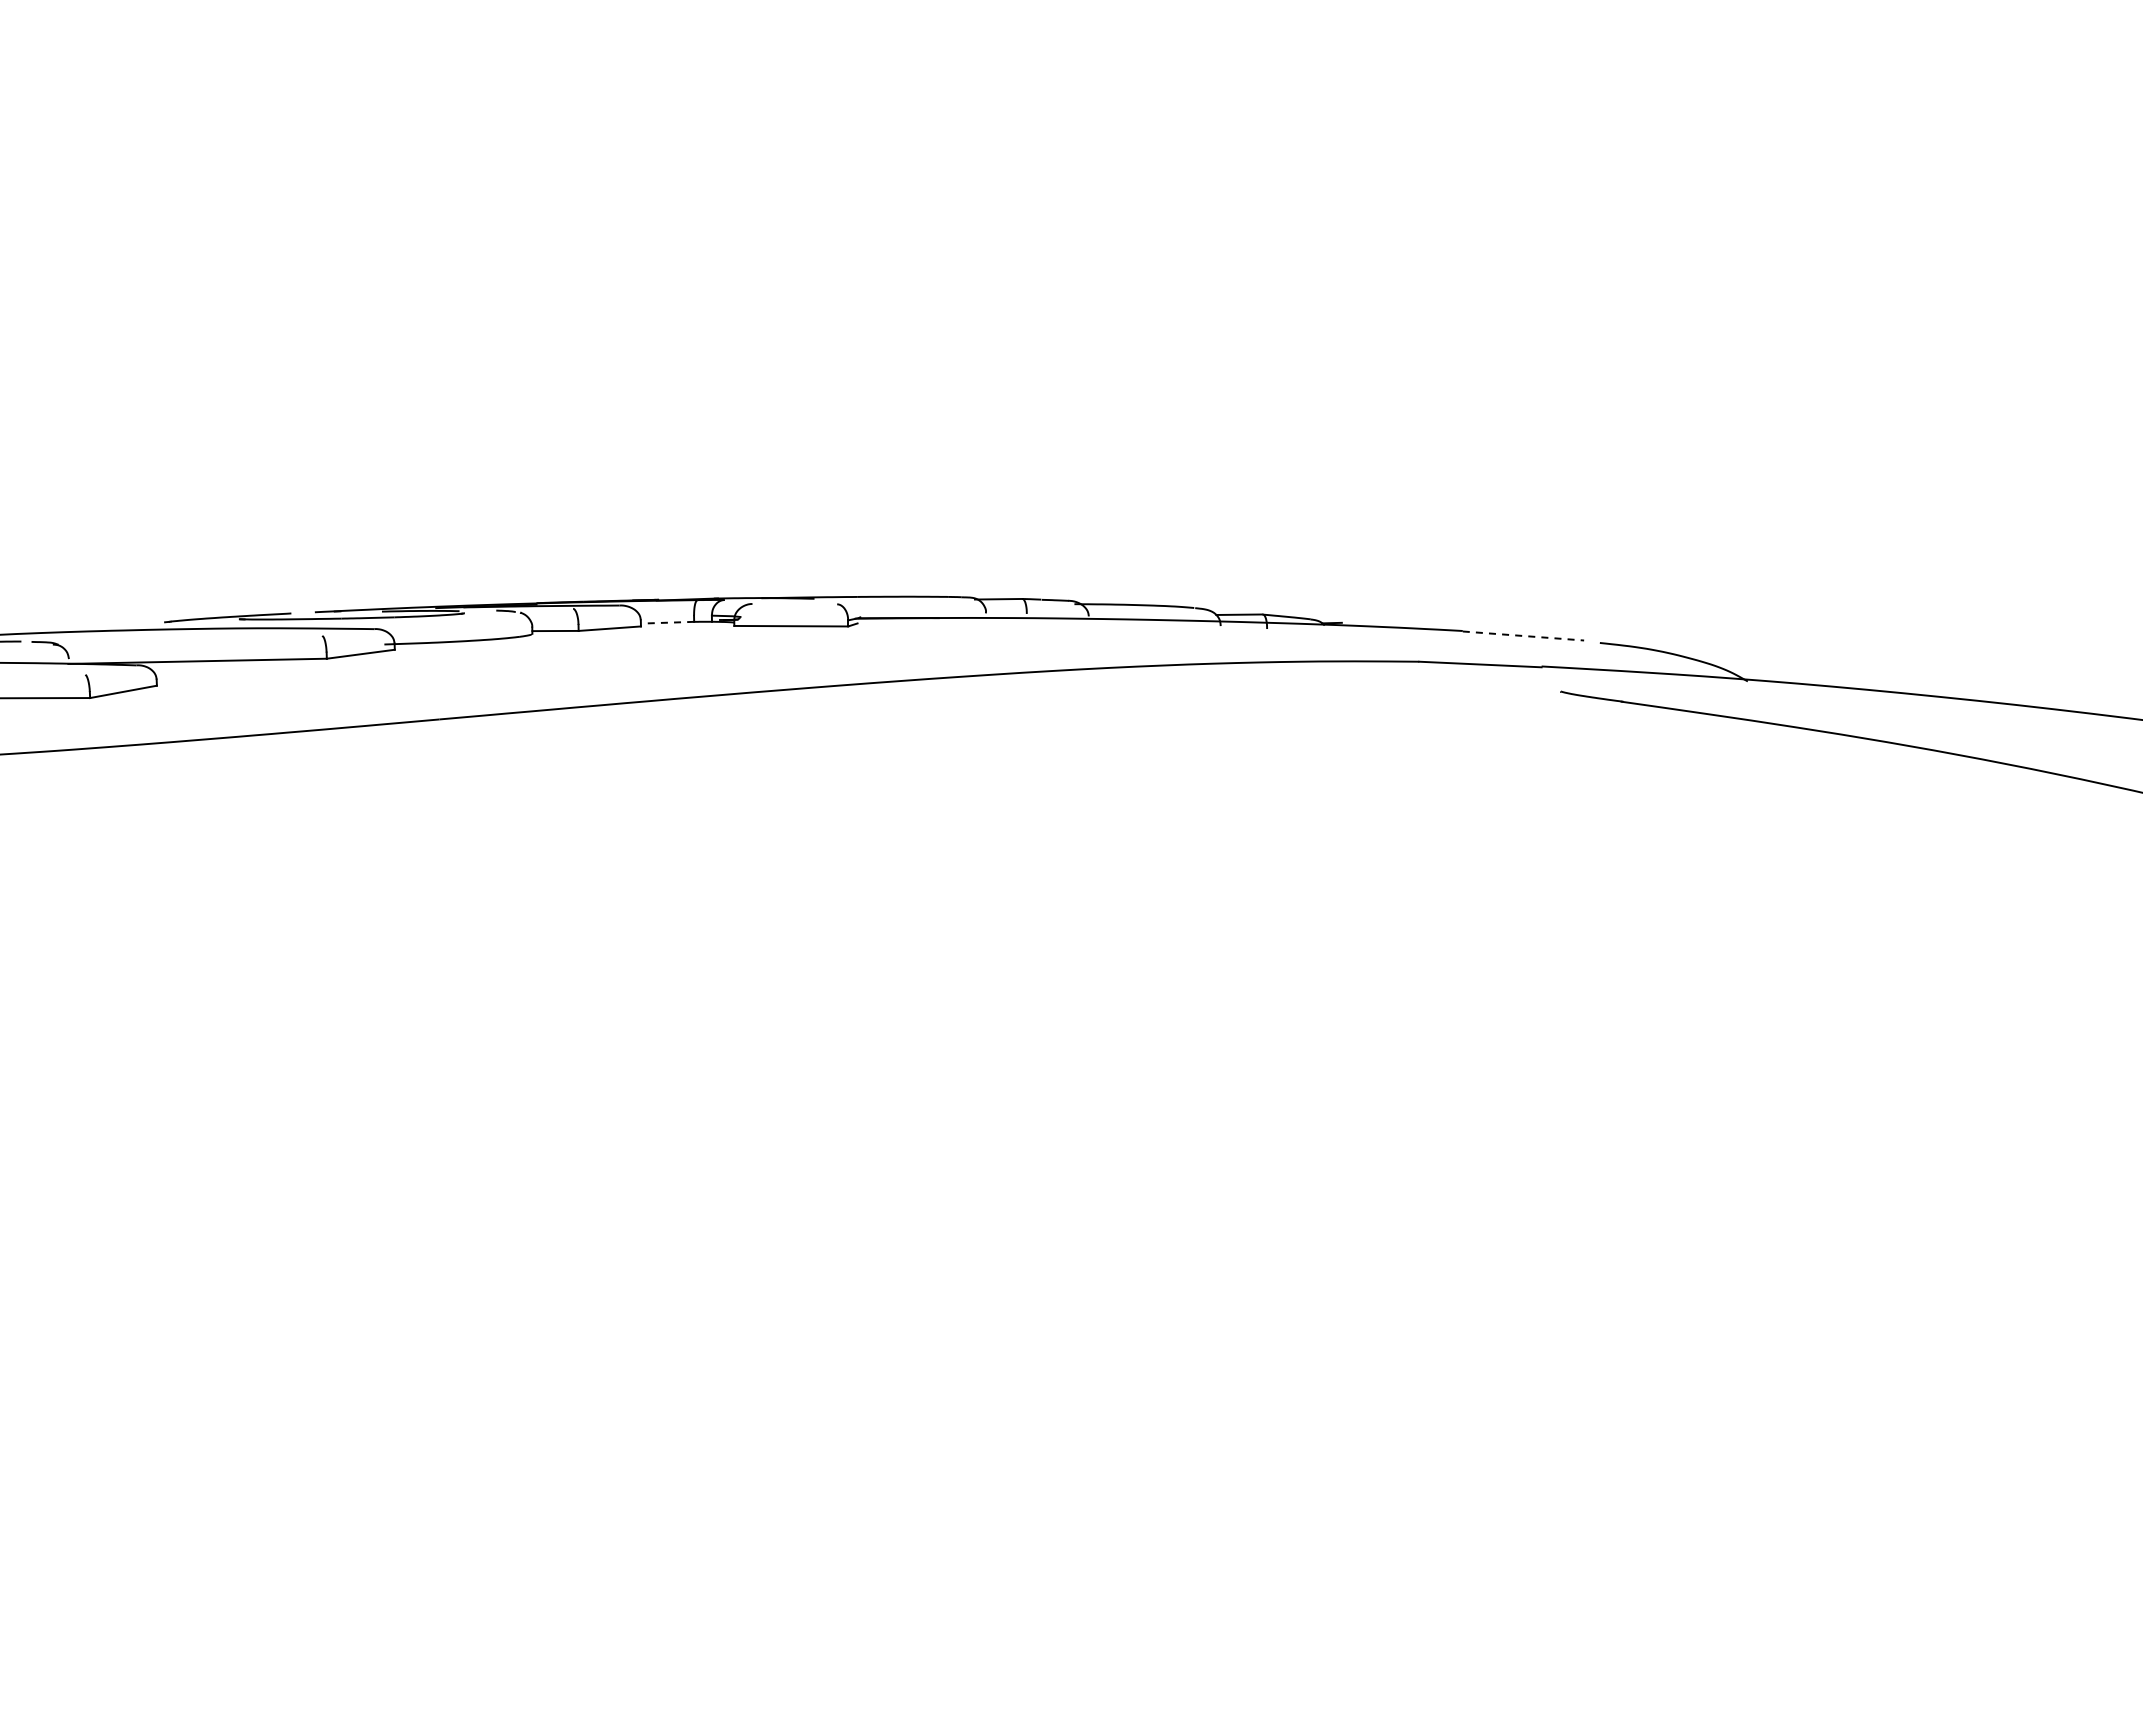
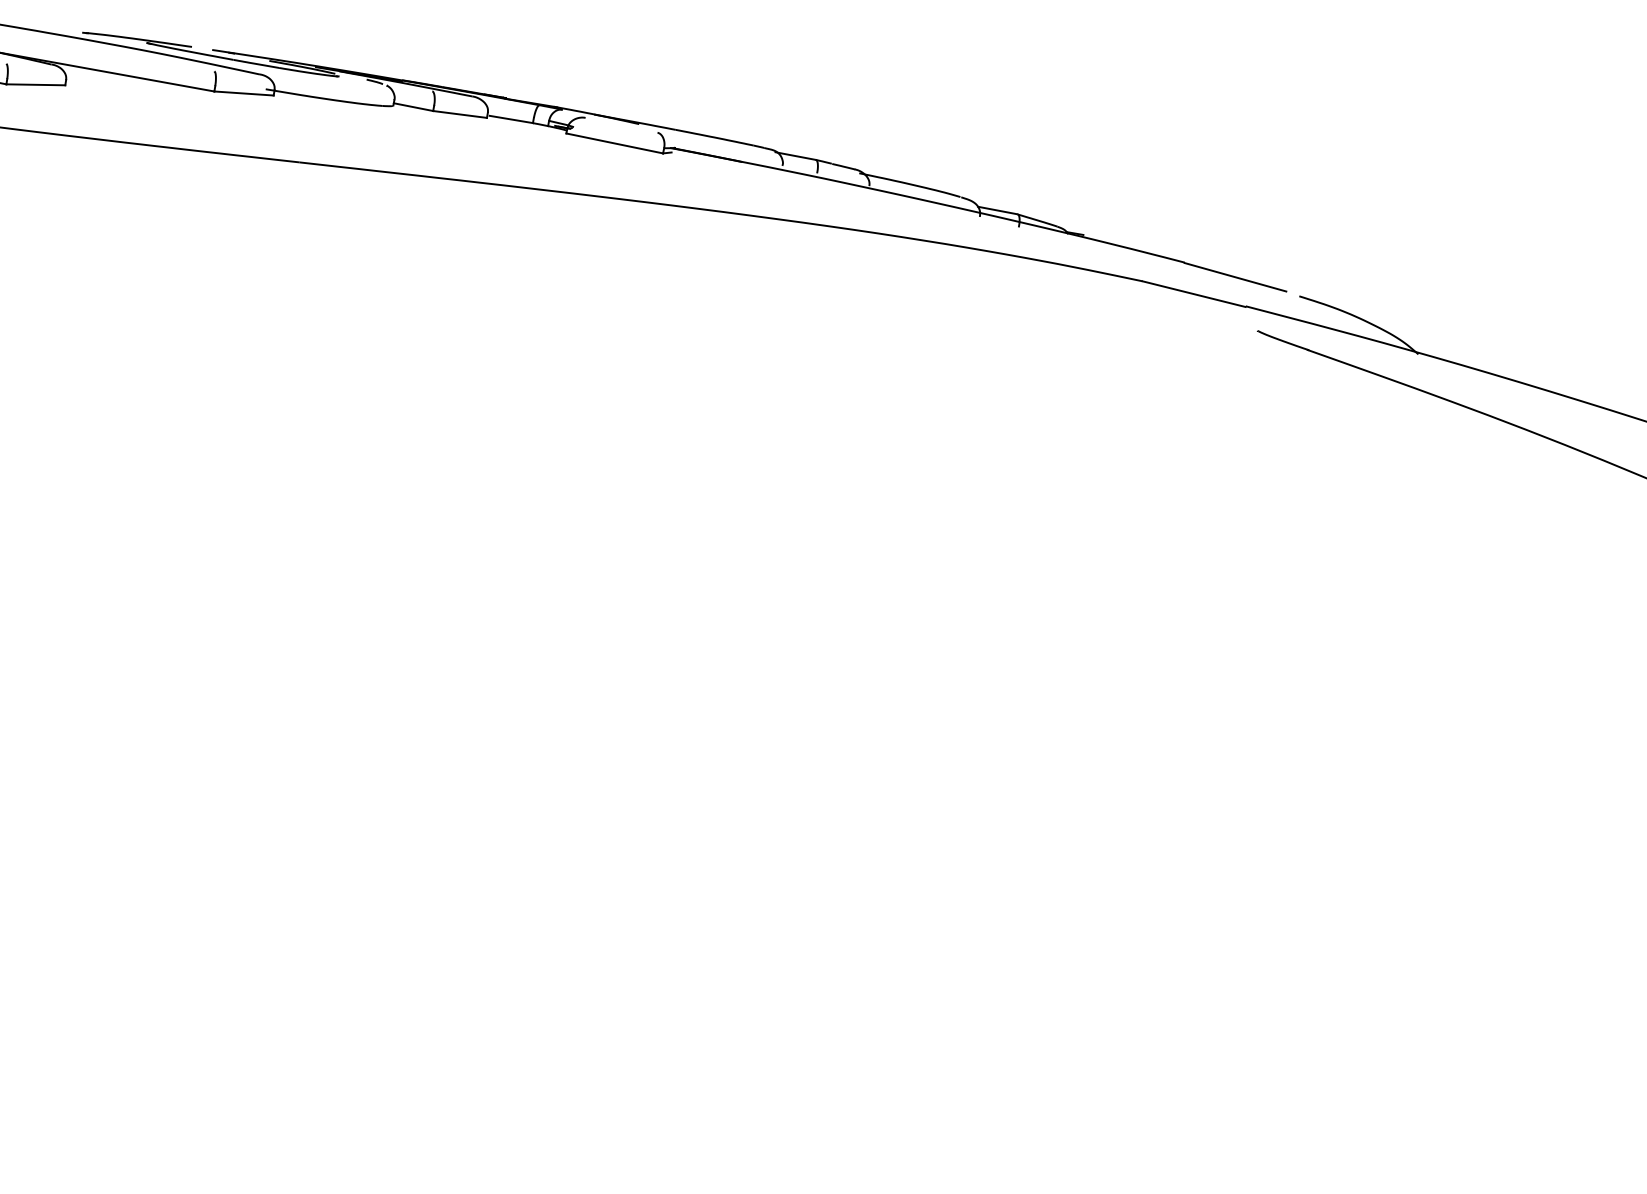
line: (668, 622) -> (511, 119), dashed -> solid
line: (1523, 636) -> (1235, 277), dashed -> solid

